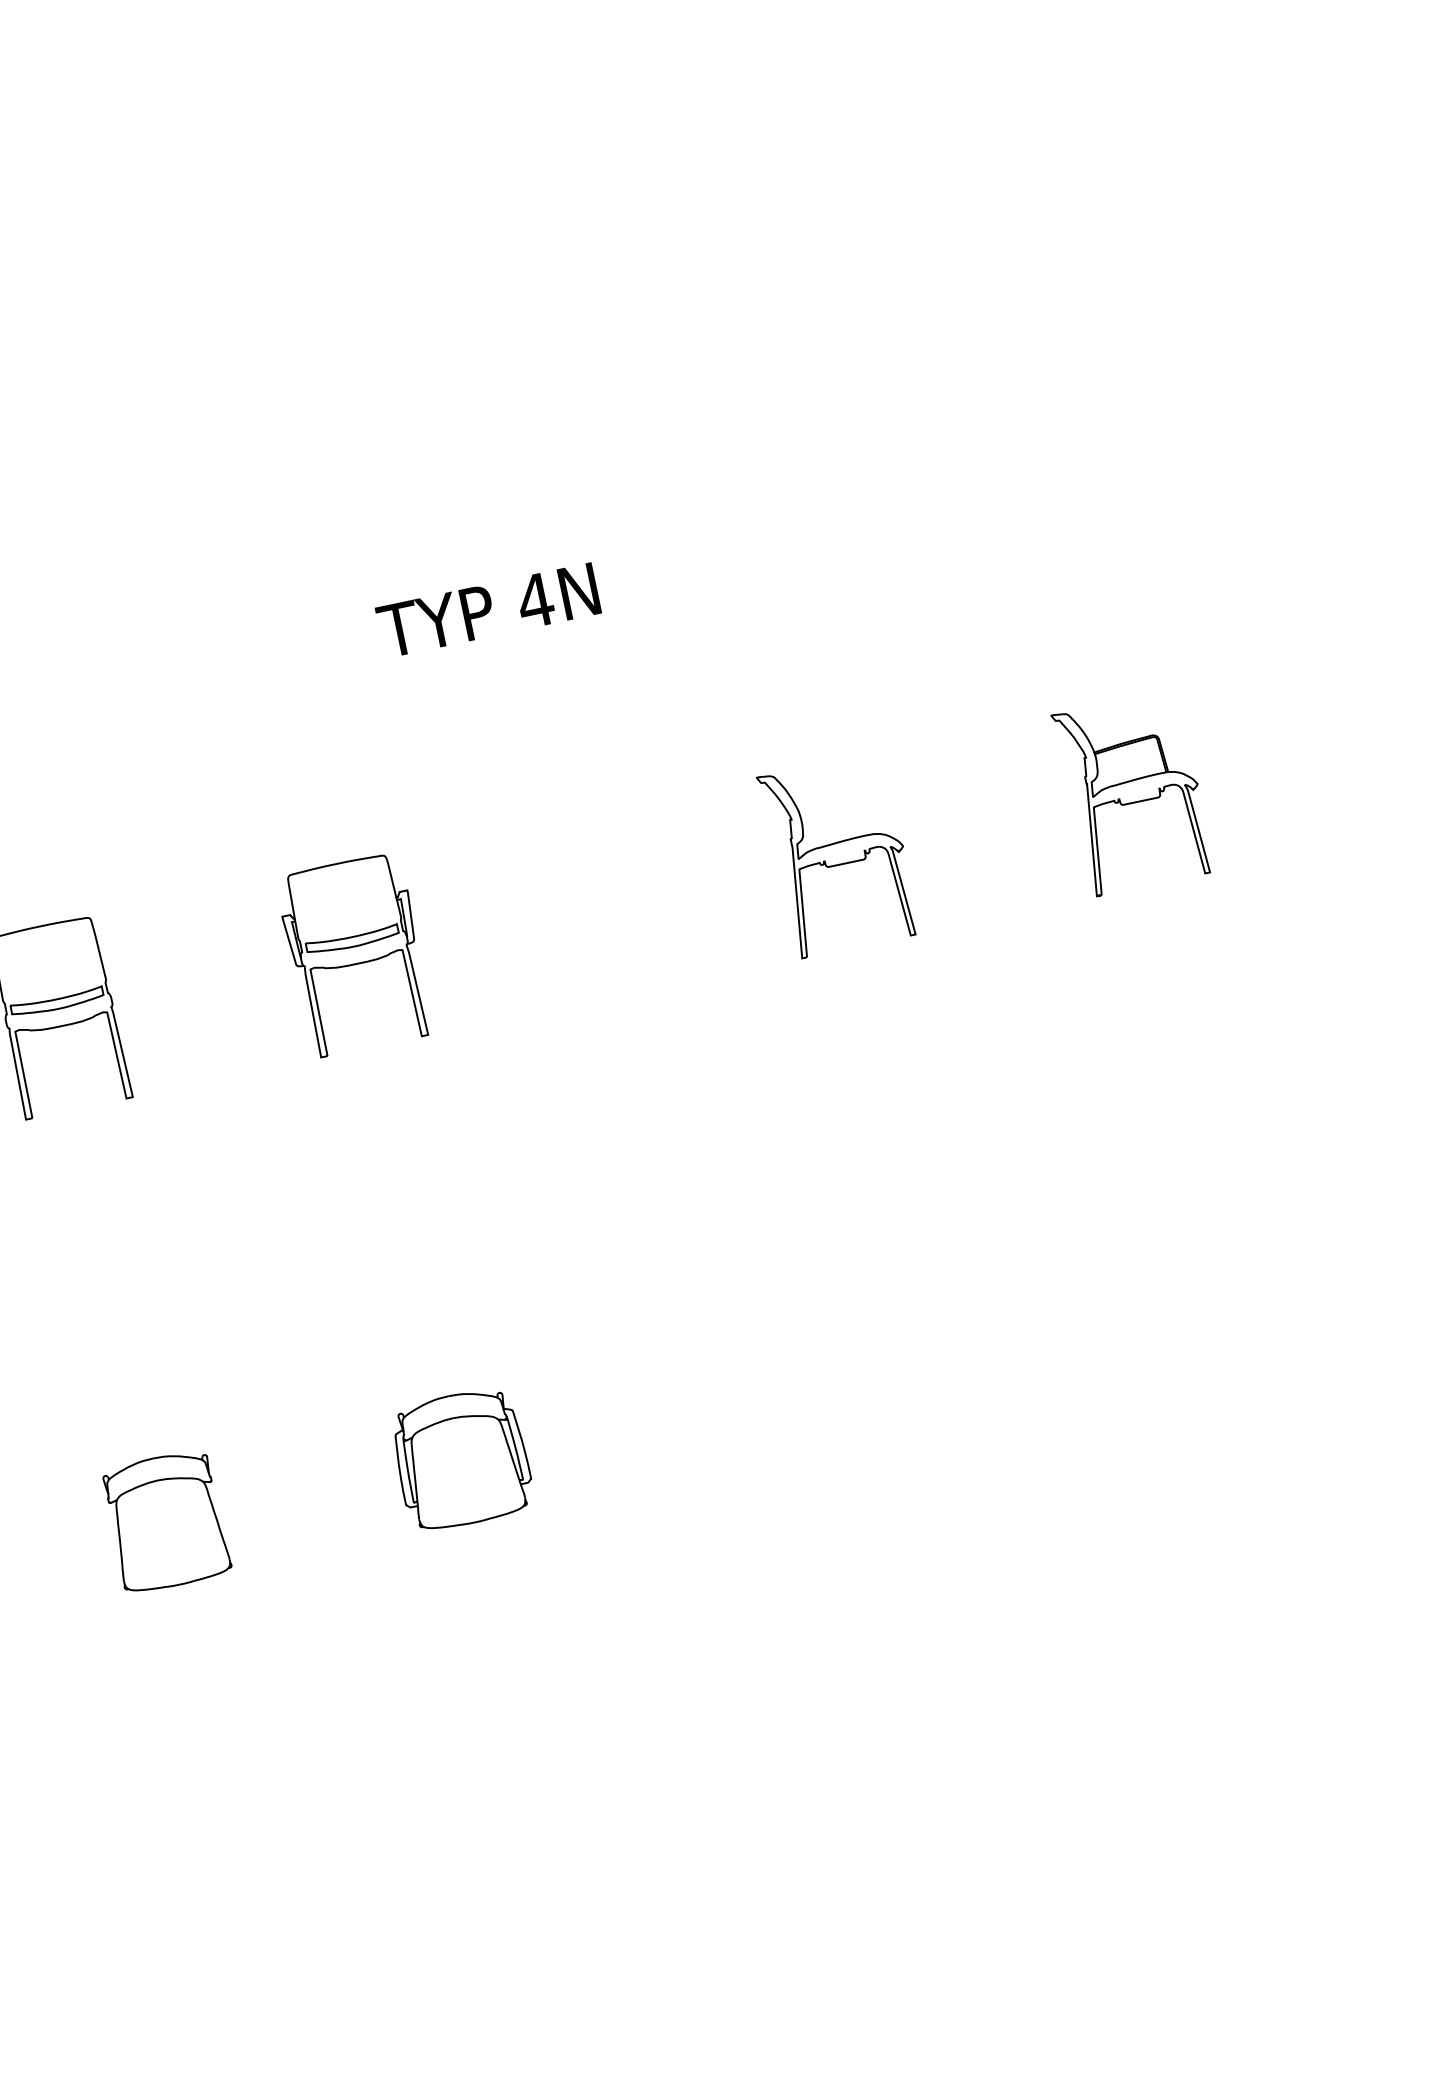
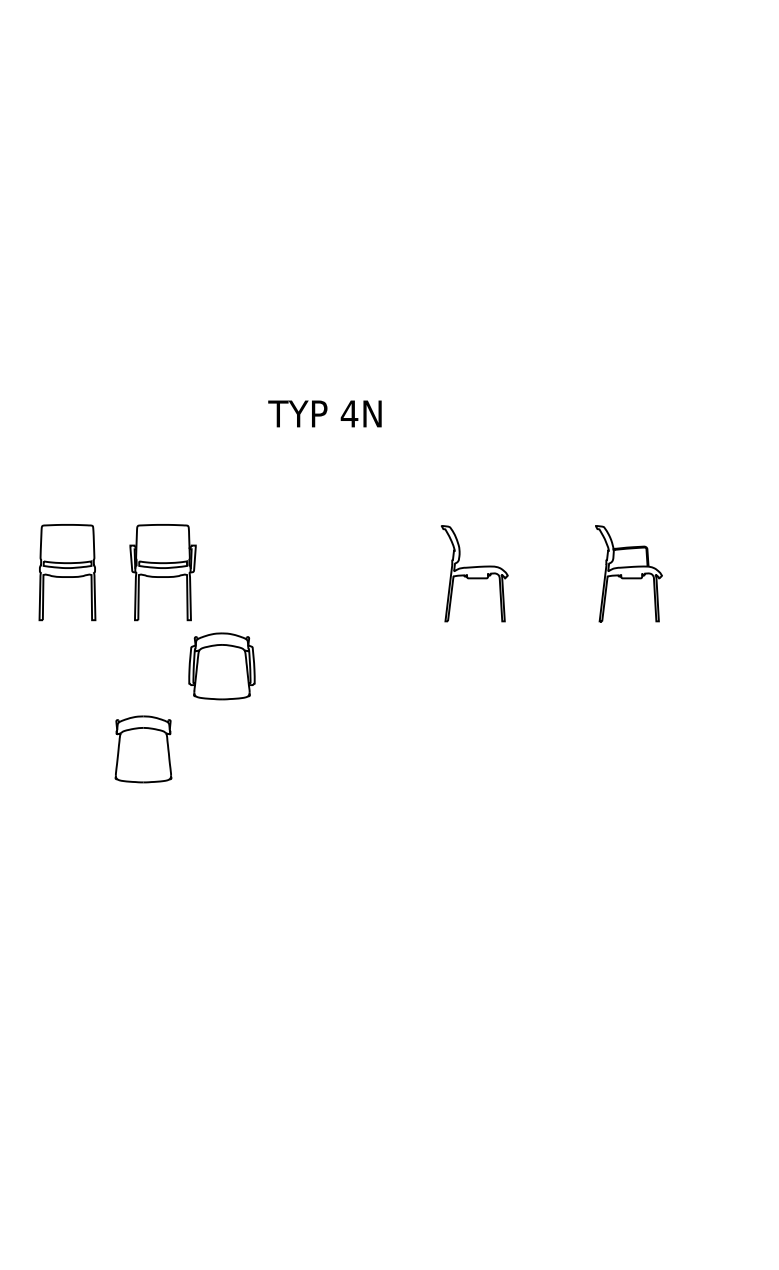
part: (354, 955) -> (162, 572), moved
part: (460, 1459) -> (221, 666), moved
part: (166, 1521) -> (143, 749), moved

